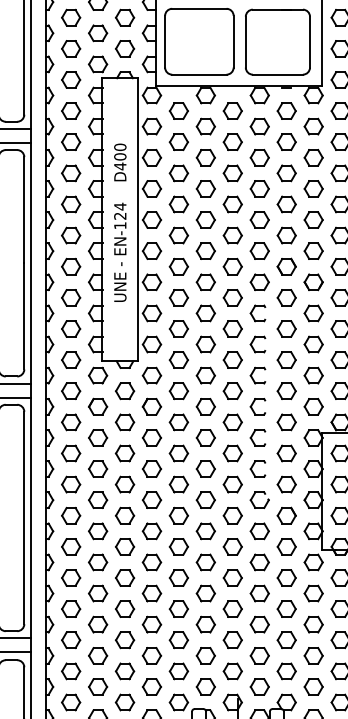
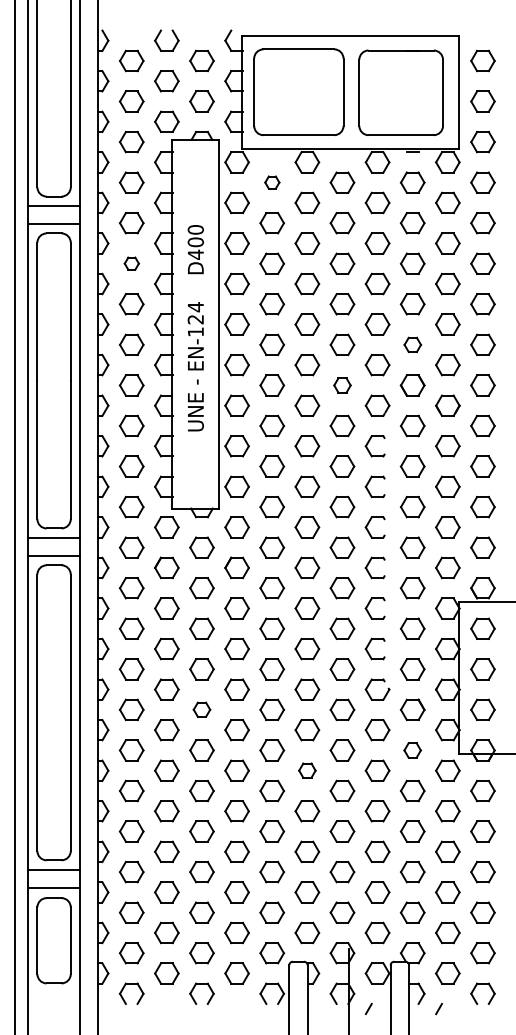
part: (179, 110) -> (272, 182), size x0.6
part: (70, 173) -> (131, 263), size x0.6
part: (286, 235) -> (412, 344), size x0.7
part: (232, 266) -> (342, 385), size x0.7
part: (124, 515) -> (201, 709), size x0.7
part: (286, 546) -> (412, 750), size x0.7
part: (206, 562) -> (307, 770), size x0.7

